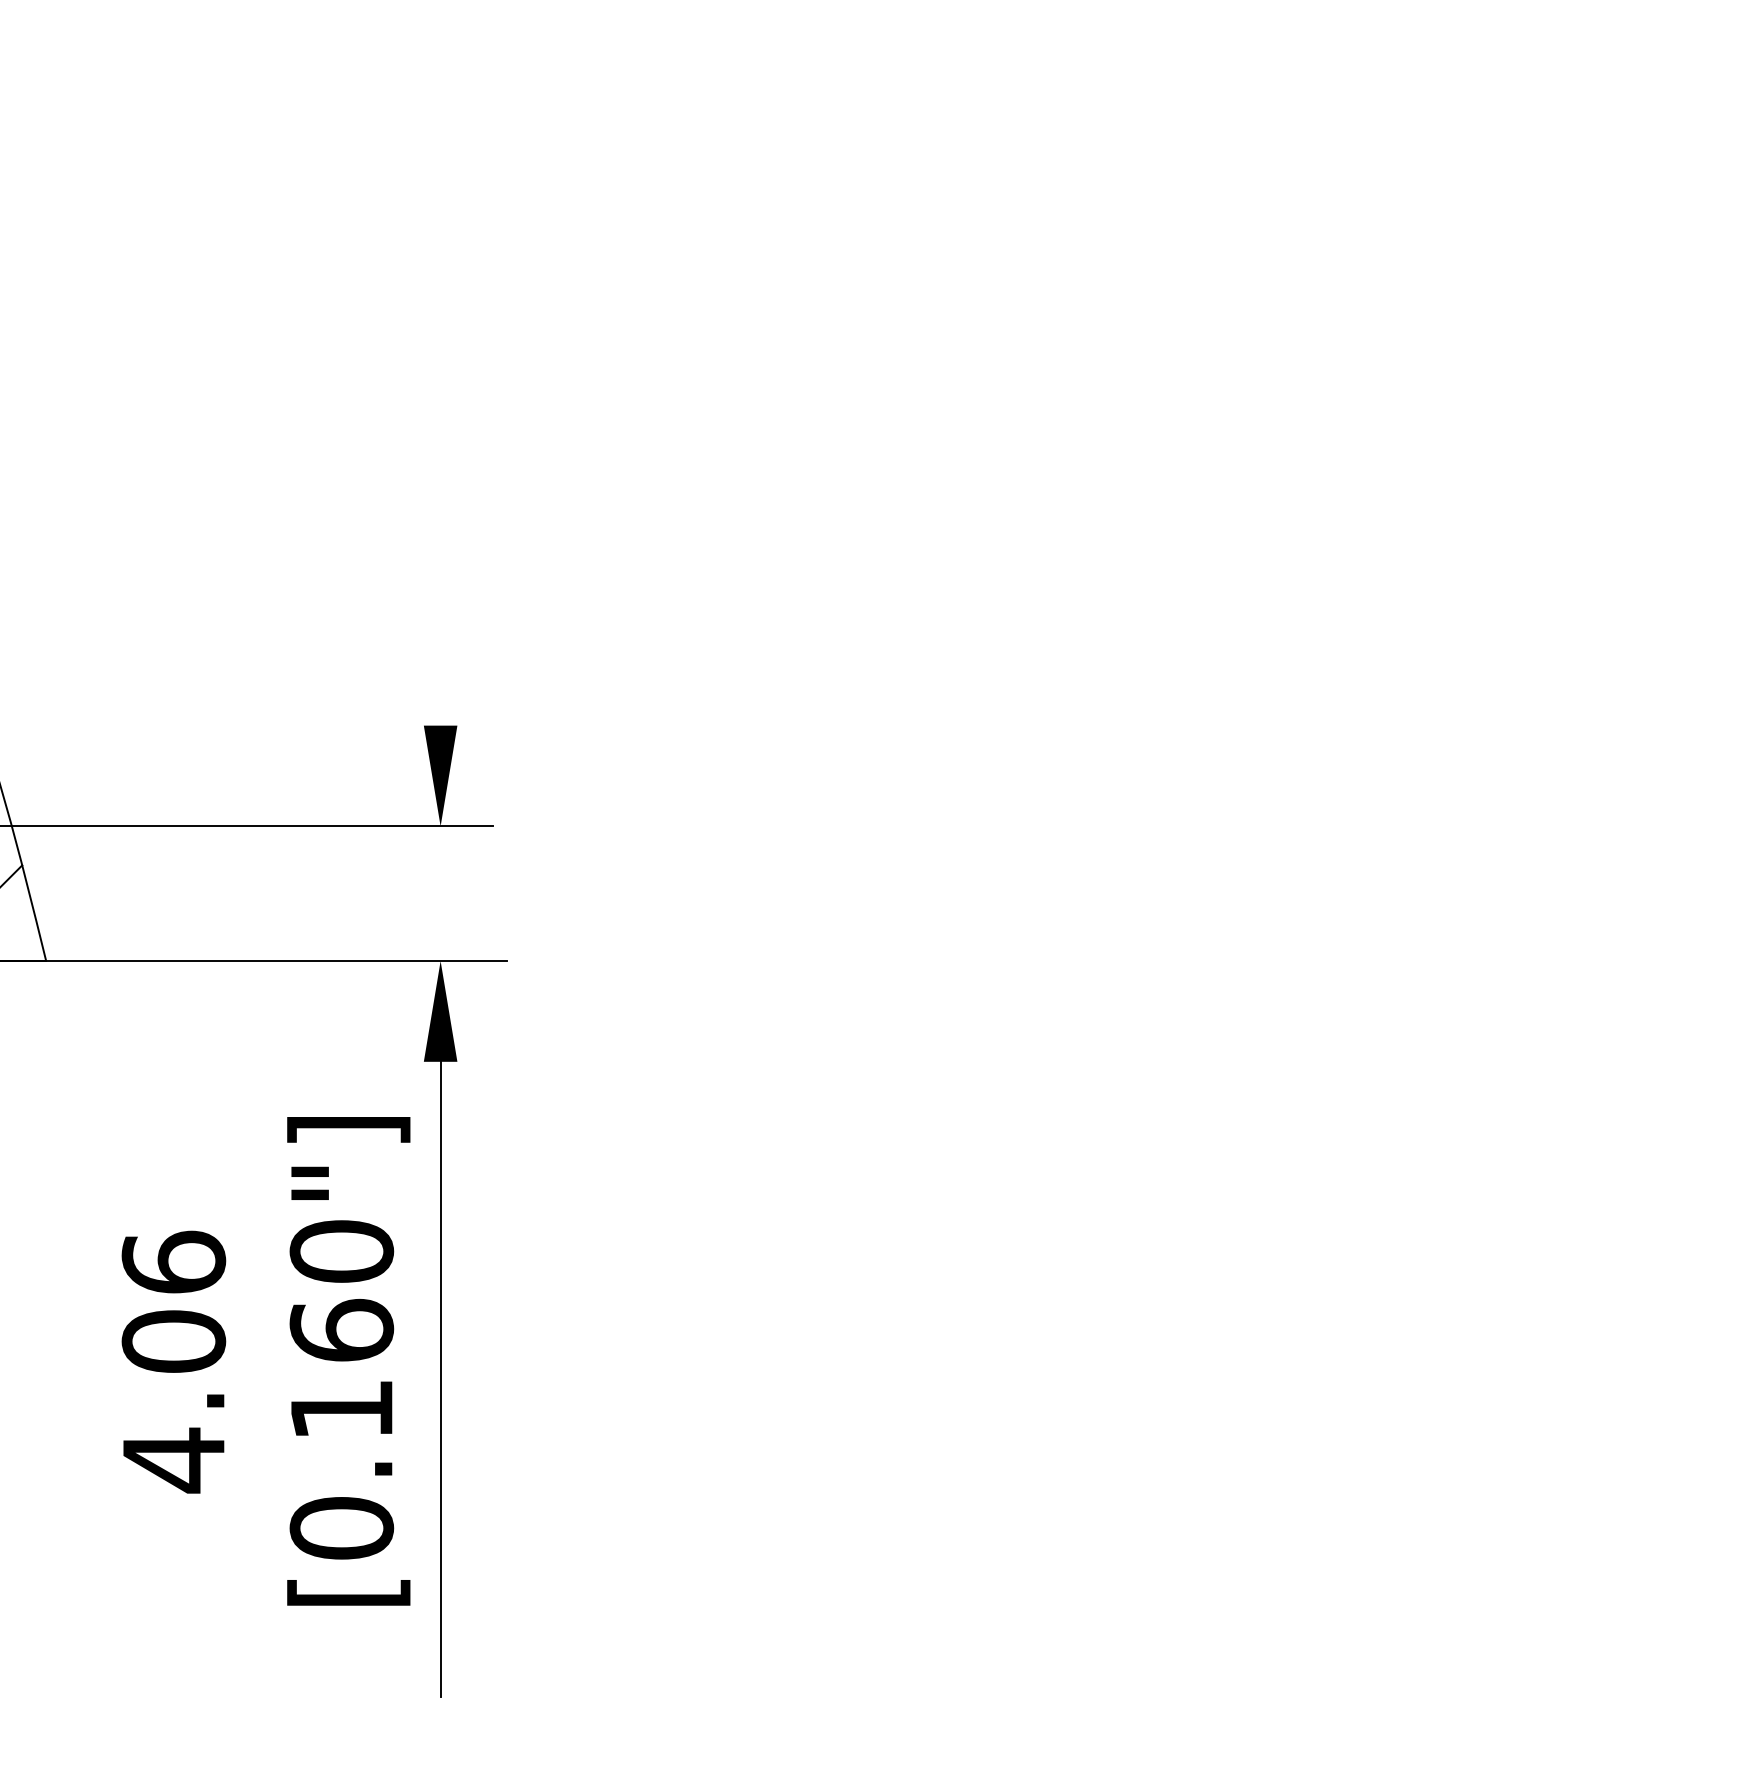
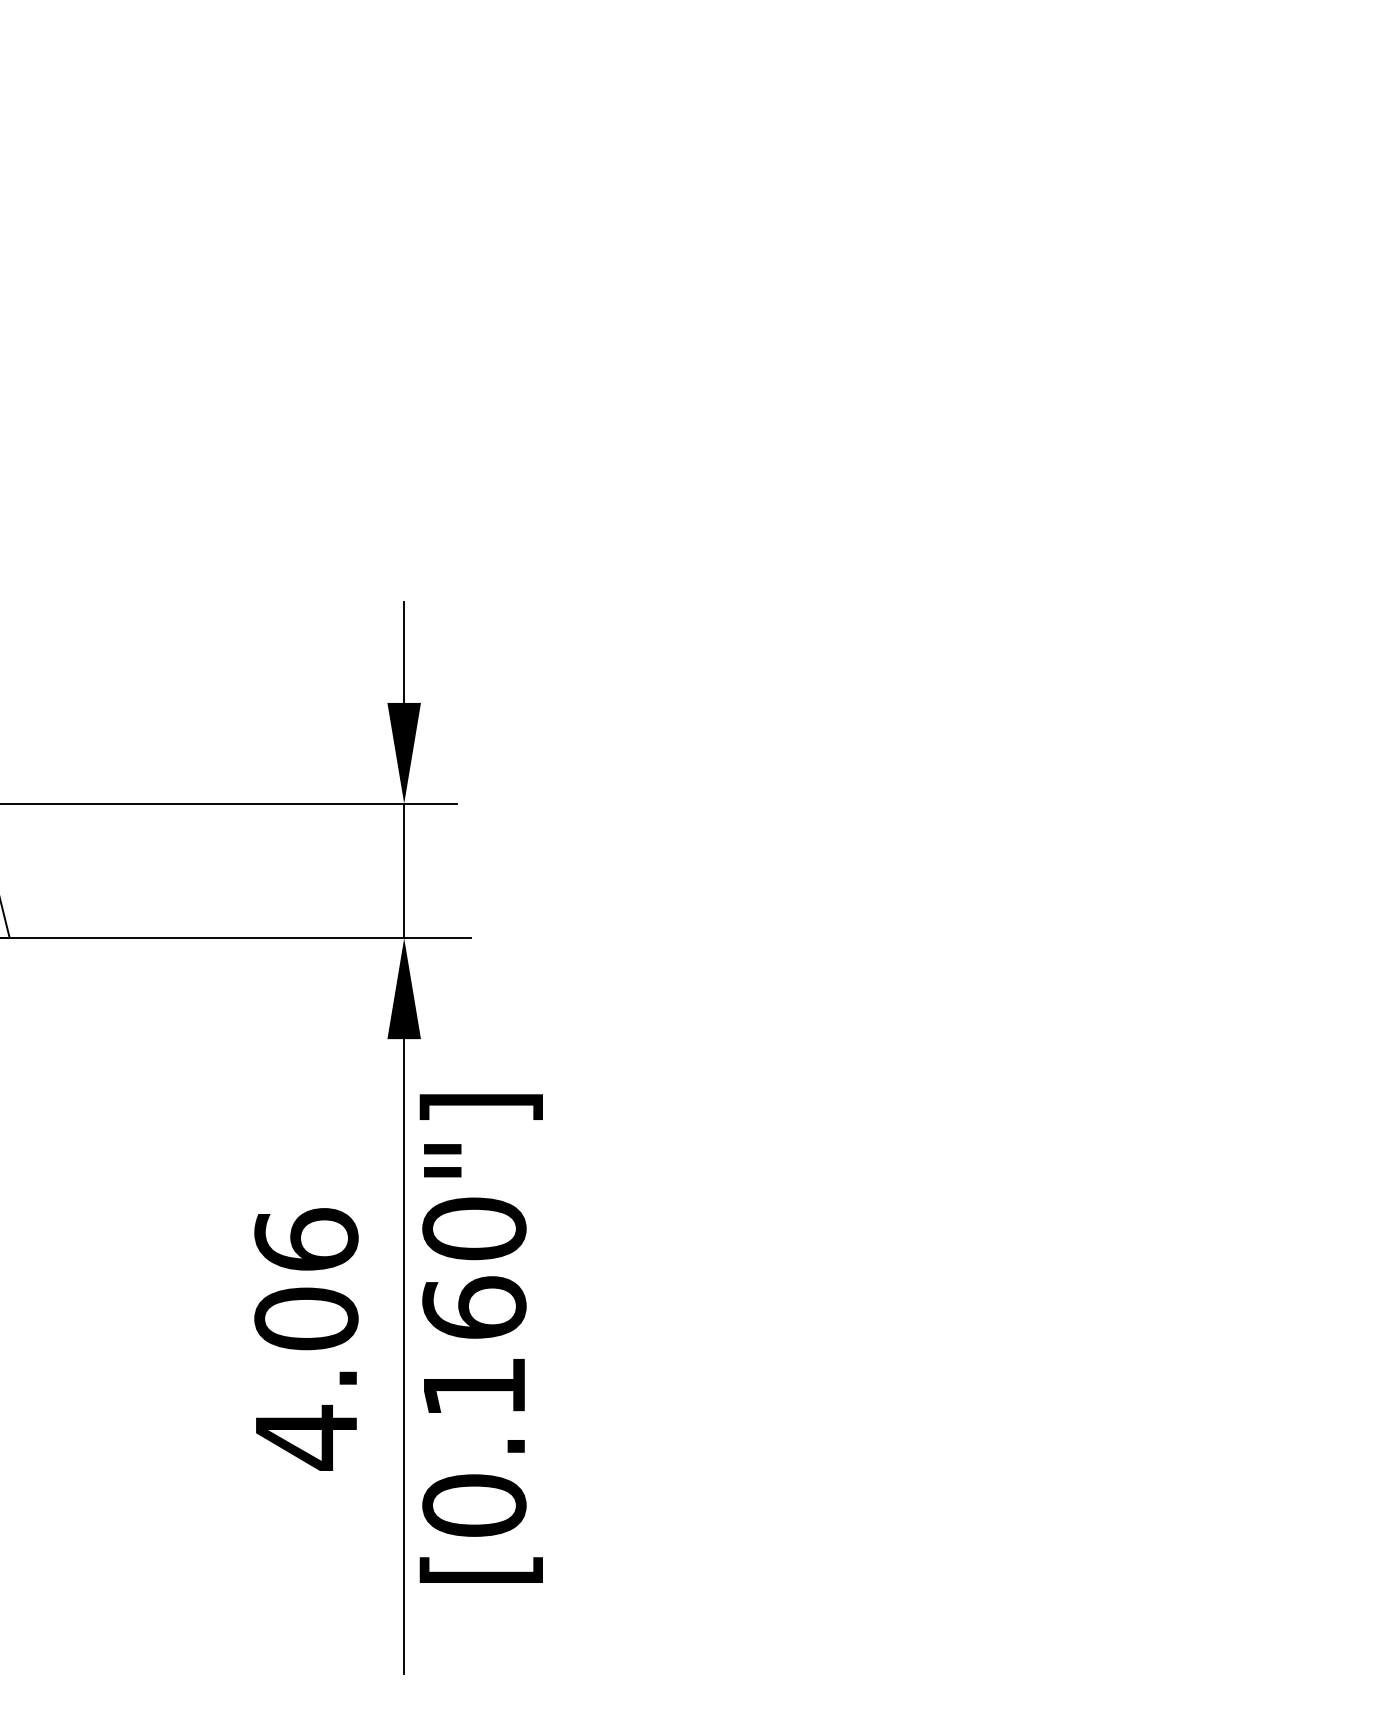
line: (440, 674) -> (404, 651), added
line: (440, 894) -> (404, 871), added
text: (265, 1361) -> (398, 1338), moved

